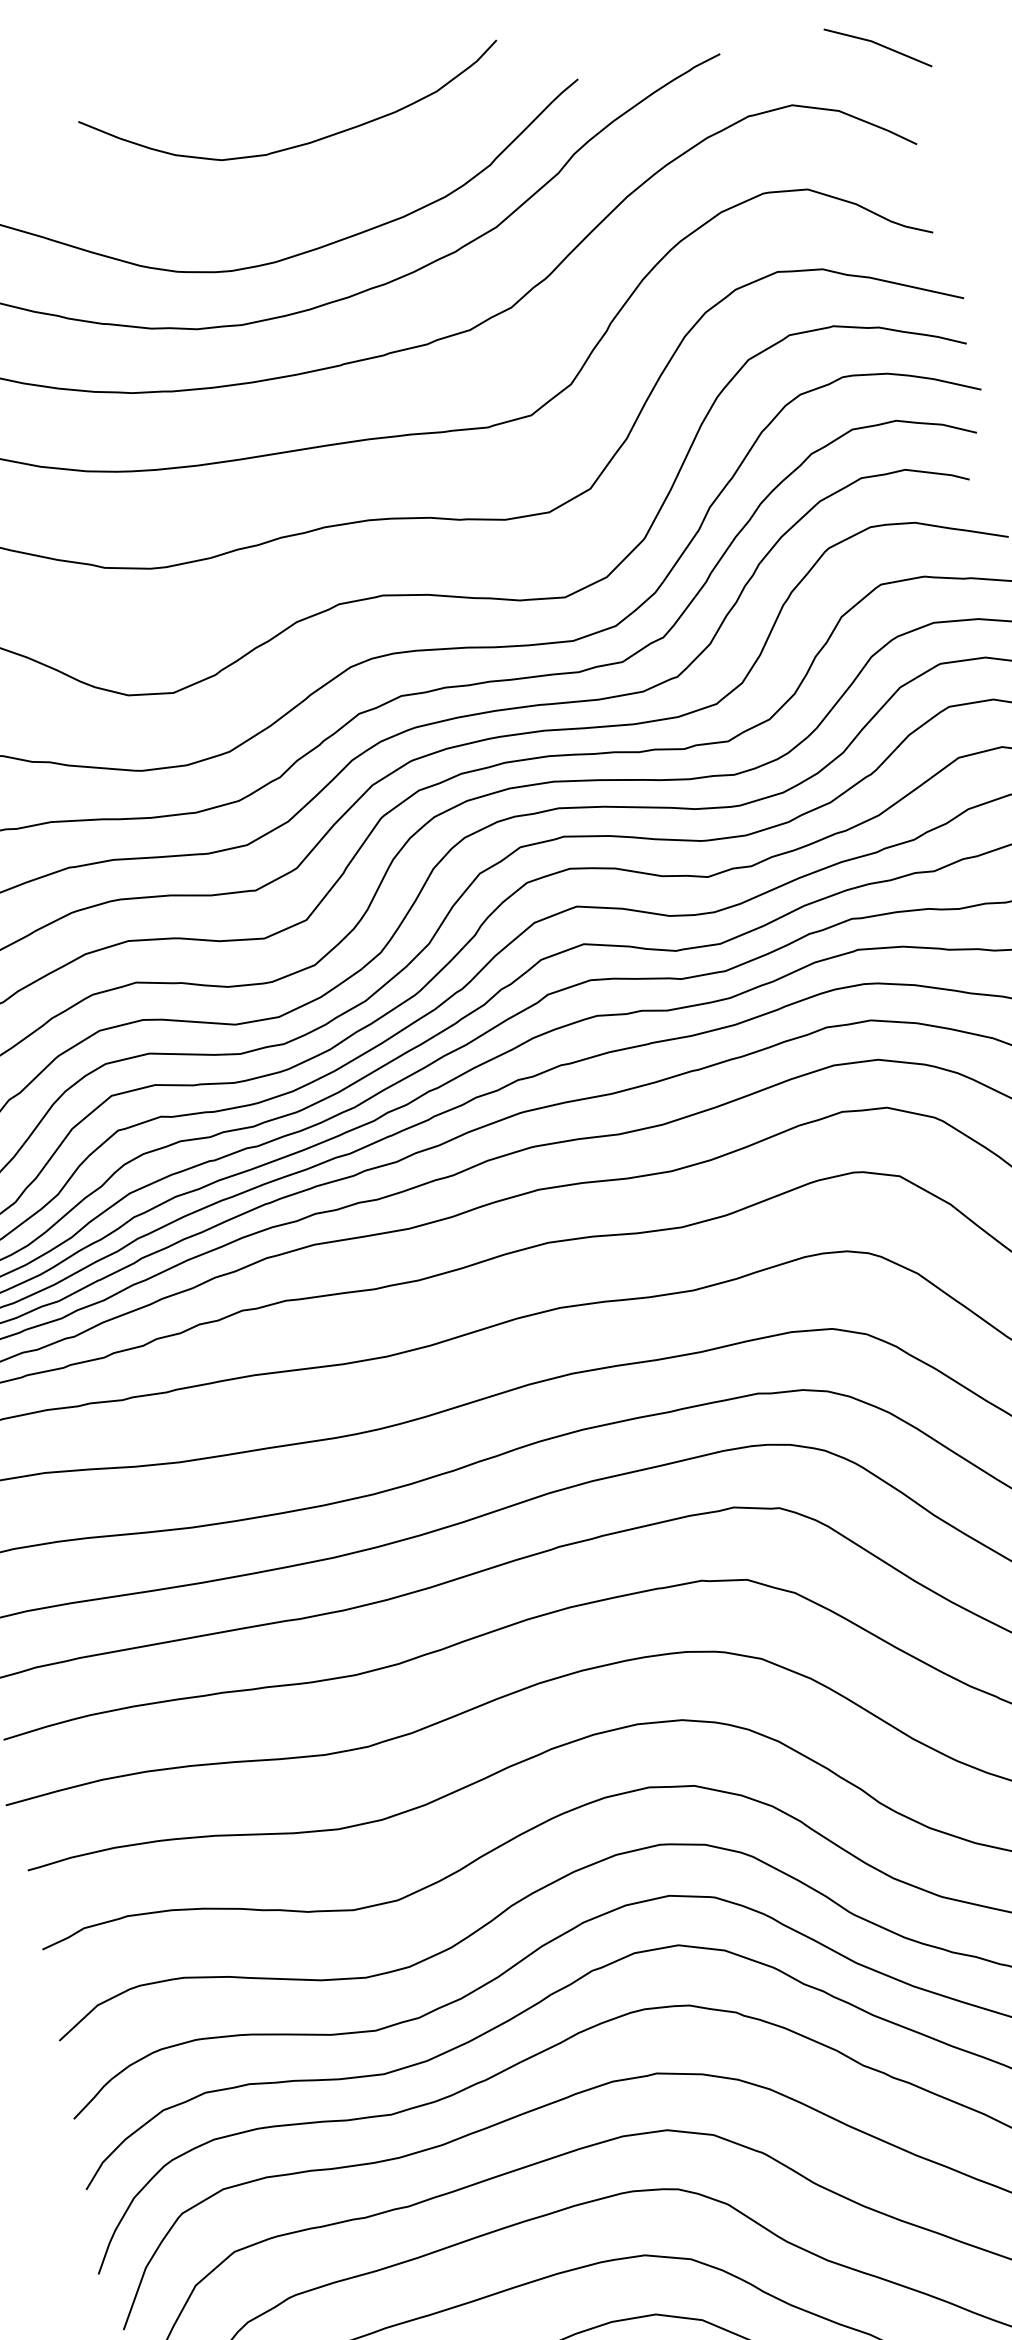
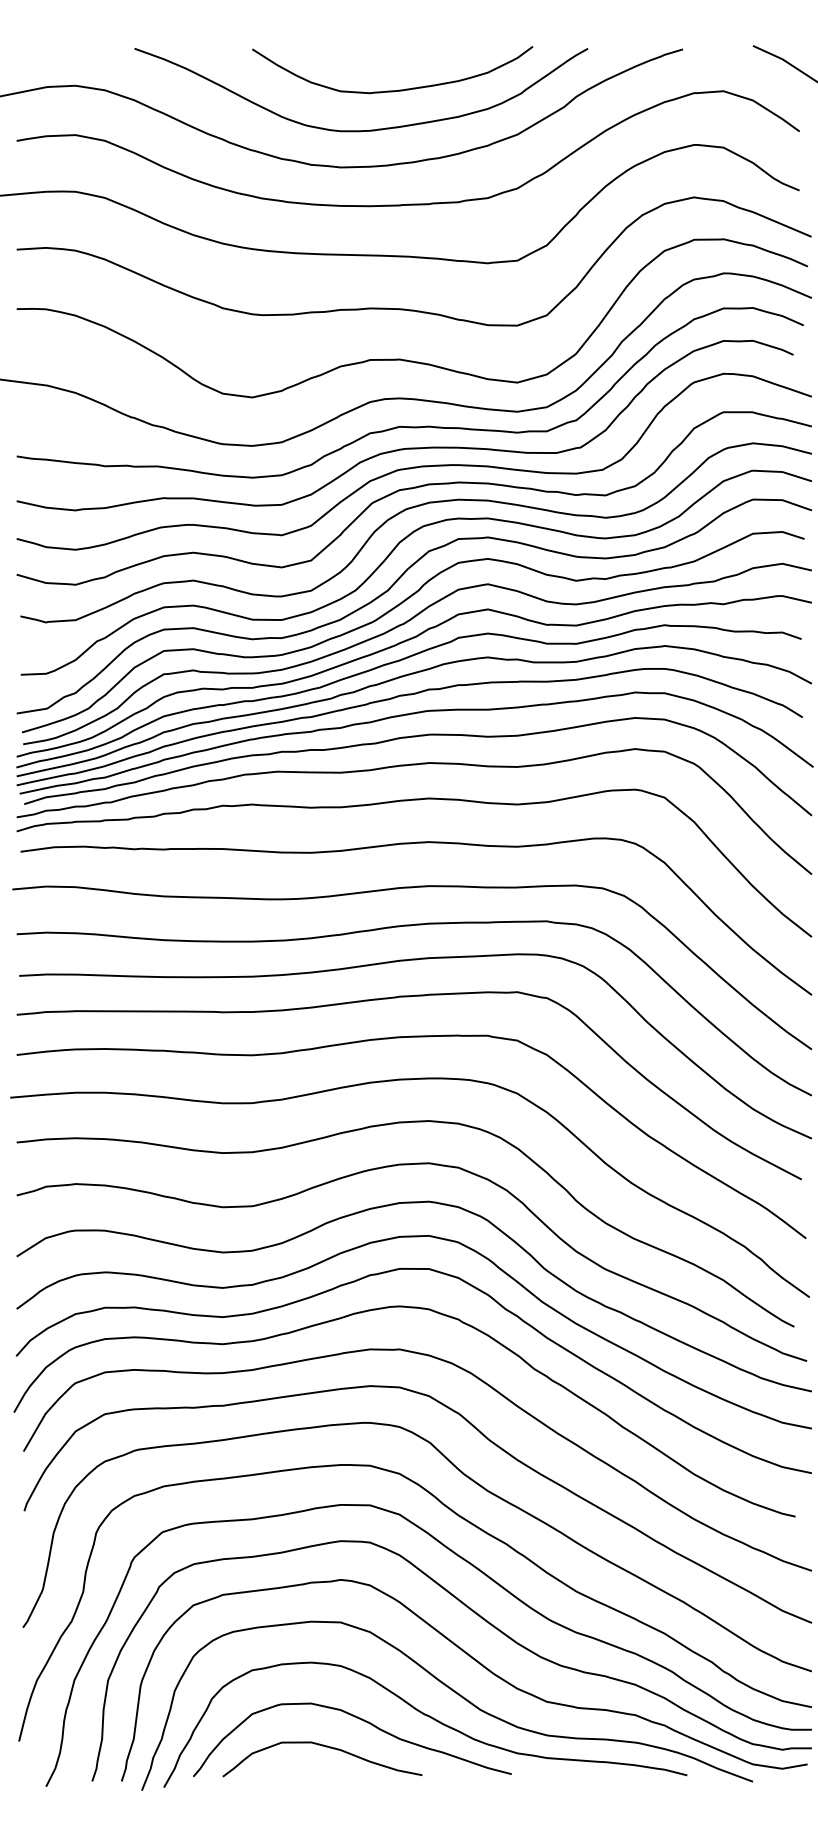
curve: (299, 144) -> (392, 90), moved

